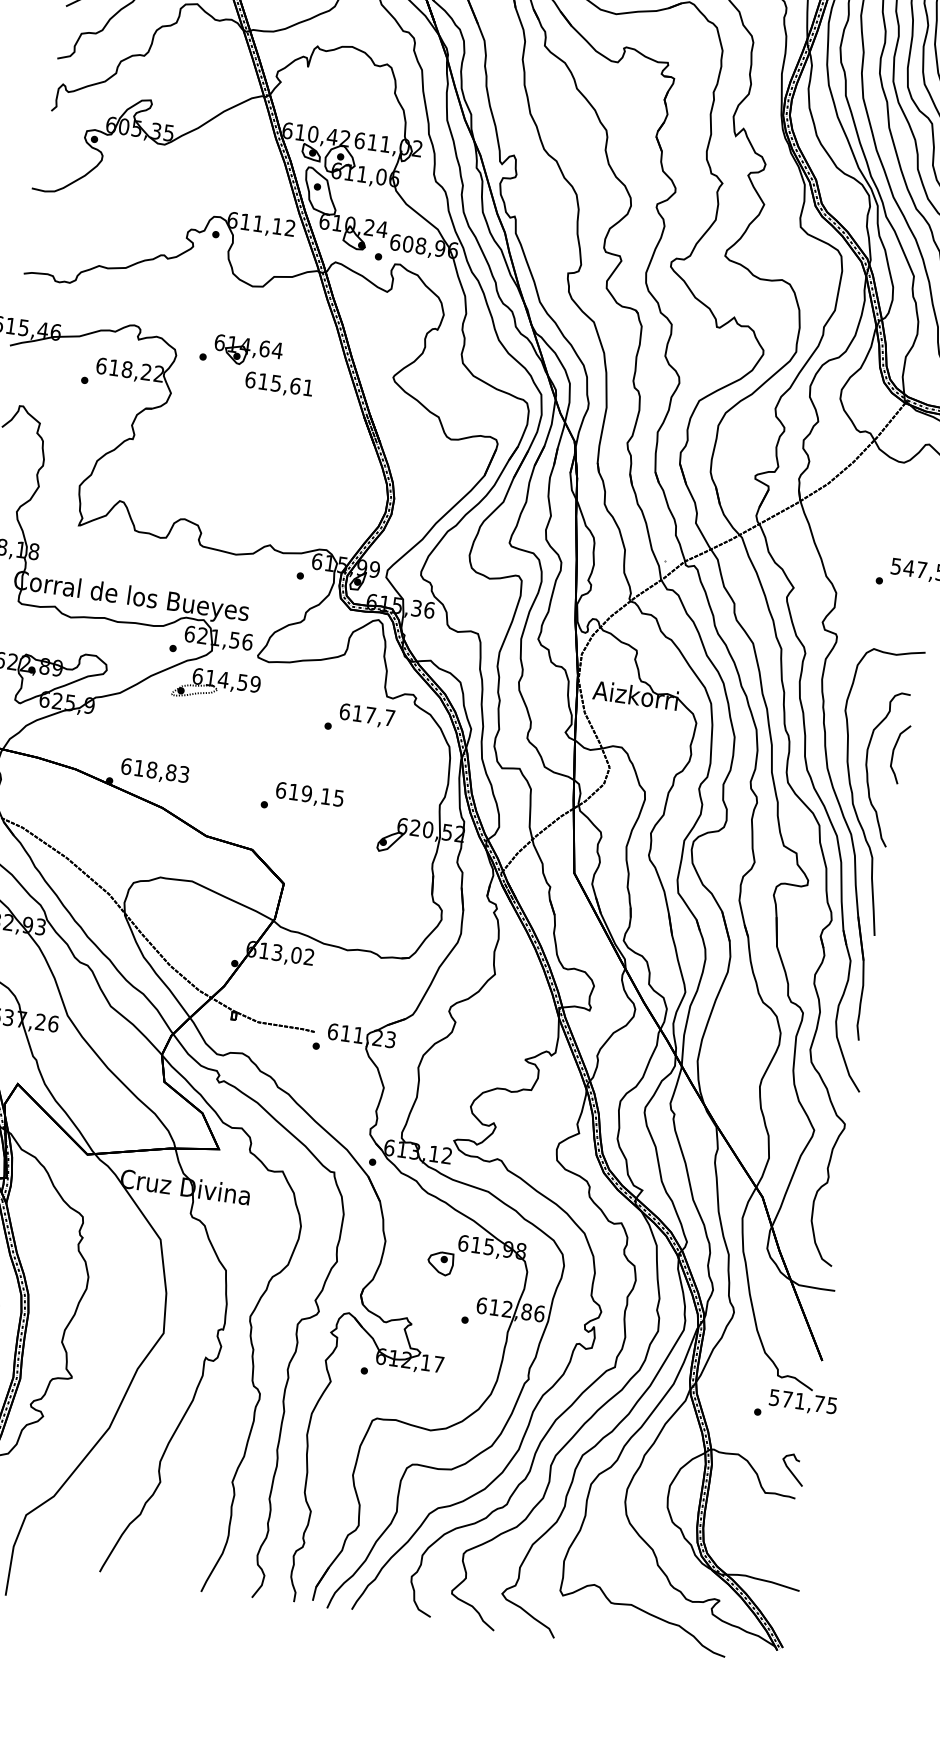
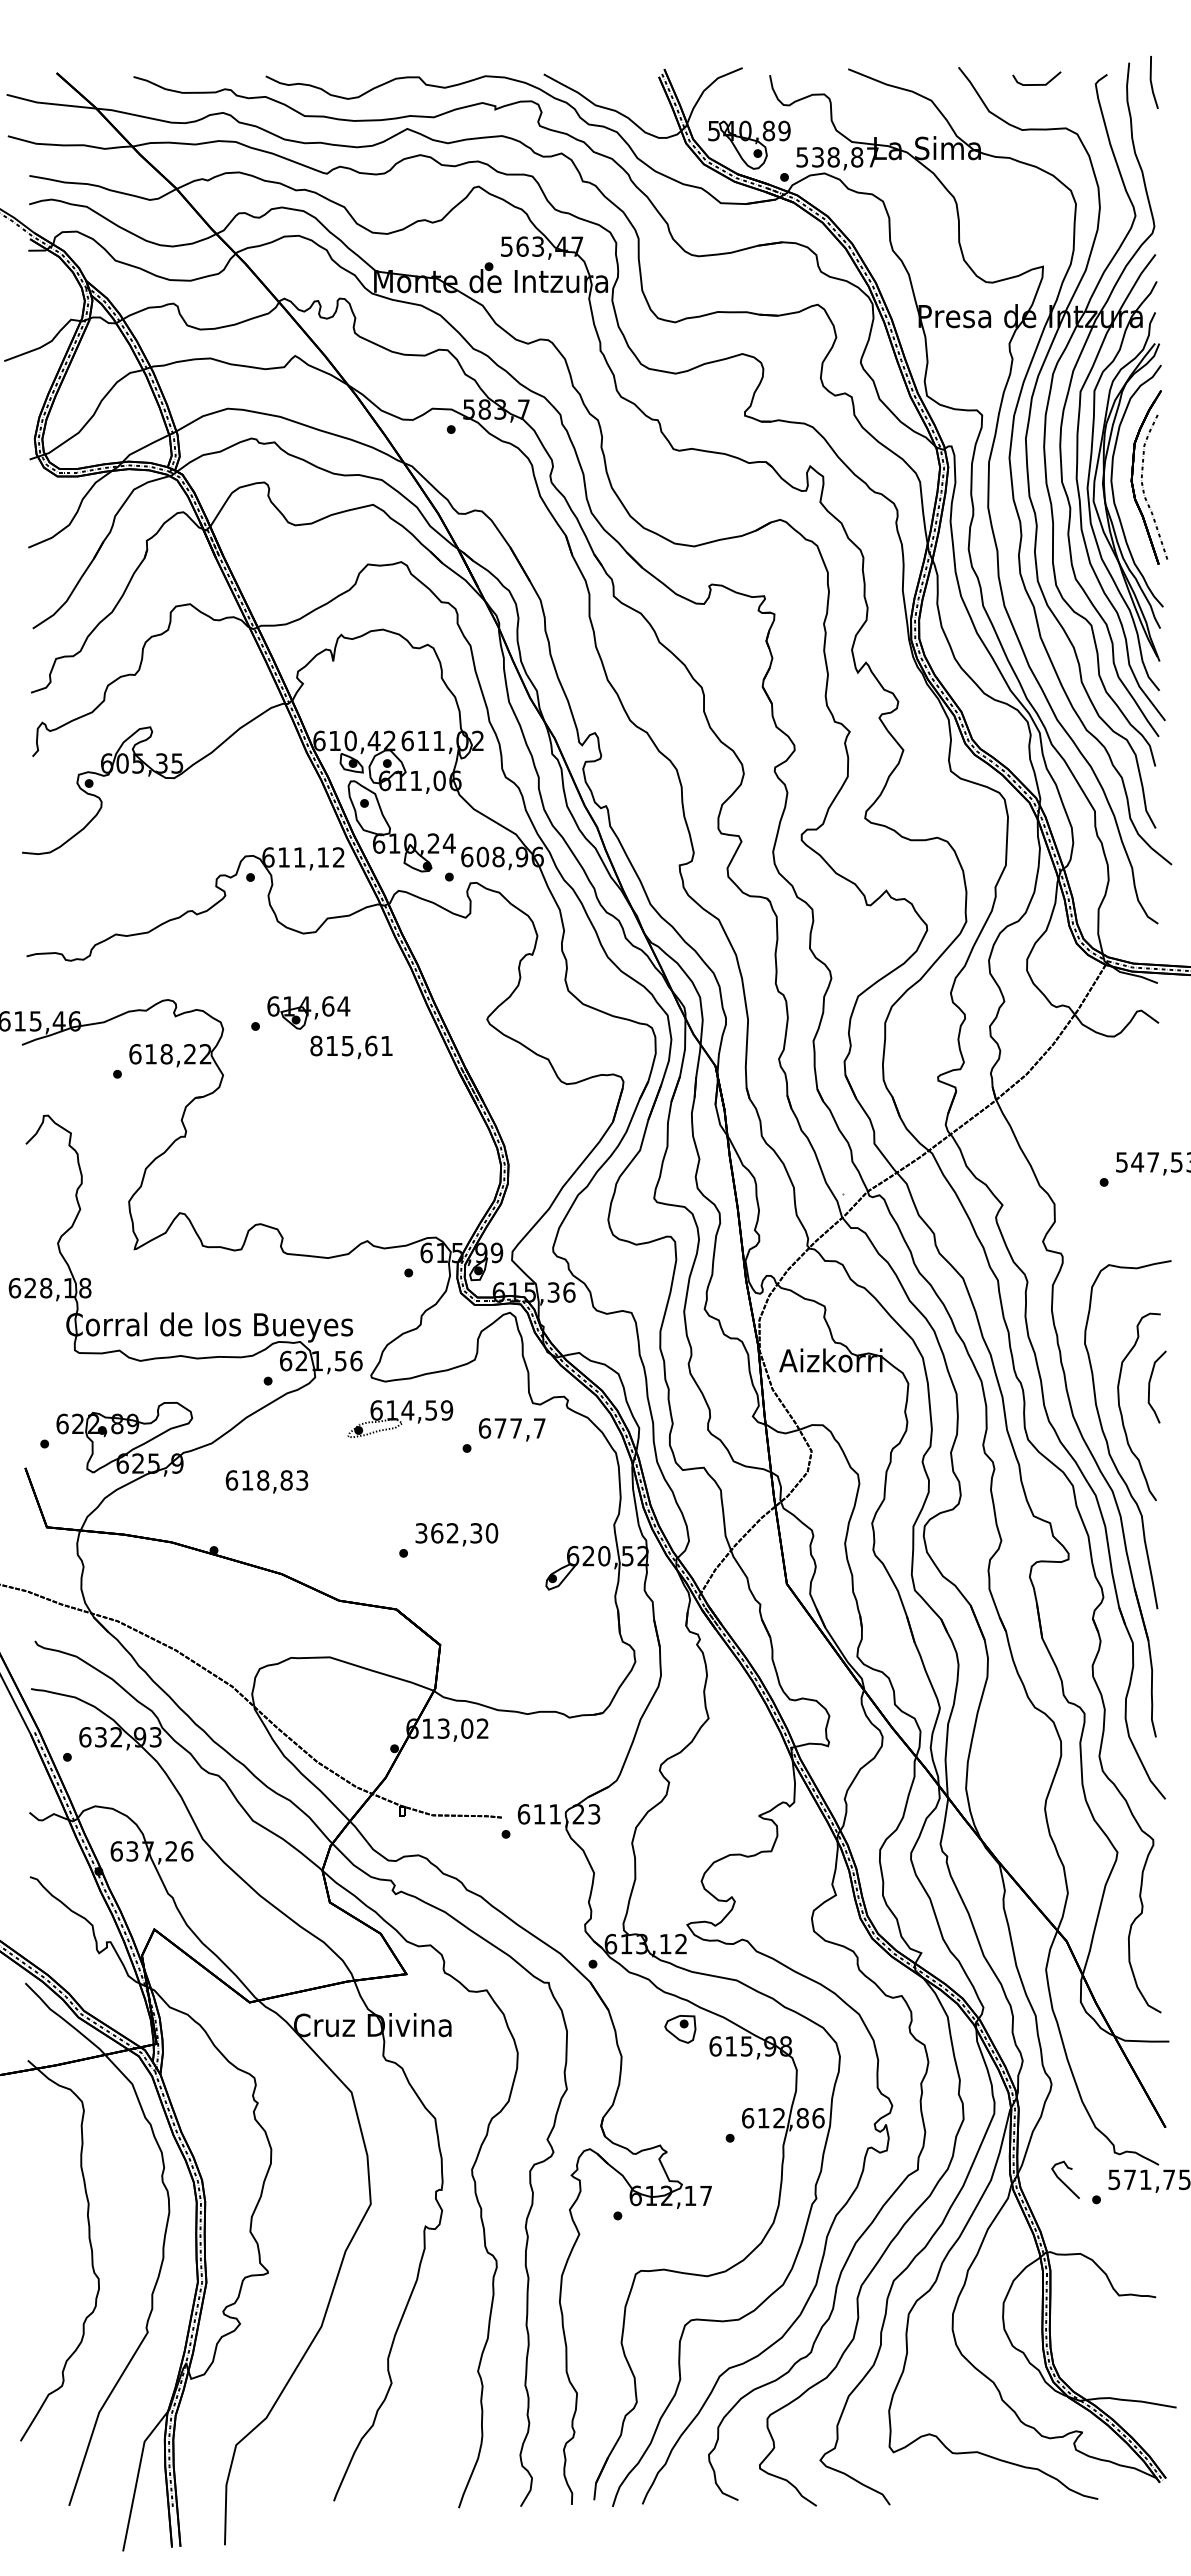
text: (250, 379) -> (316, 1045), 615,61 -> 815,61
part: (216, 685) -> (400, 1418), moved
text: (357, 713) -> (500, 1428), 617,7 -> 677,7
text: (154, 771) -> (266, 1481), moved
text: (309, 794) -> (456, 1533), 619,15 -> 362,30
part: (440, 1263) -> (680, 2029), moved
curve: (791, 1470) -> (1063, 2181), moved

